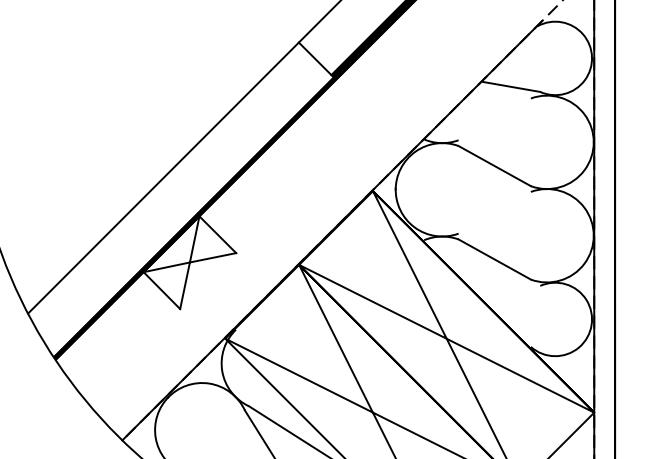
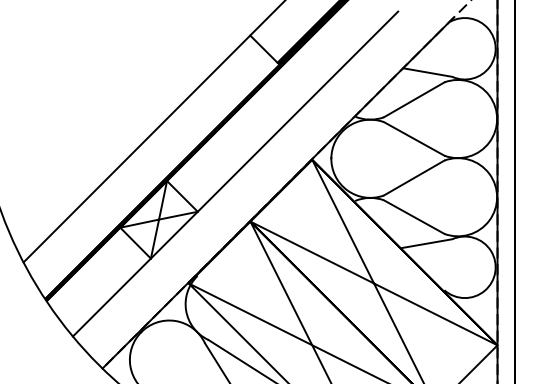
line: (493, 118) -> (413, 99), added
line: (281, 207) -> (235, 173), added
line: (493, 212) -> (413, 177), added
line: (510, 291) -> (427, 243), added

